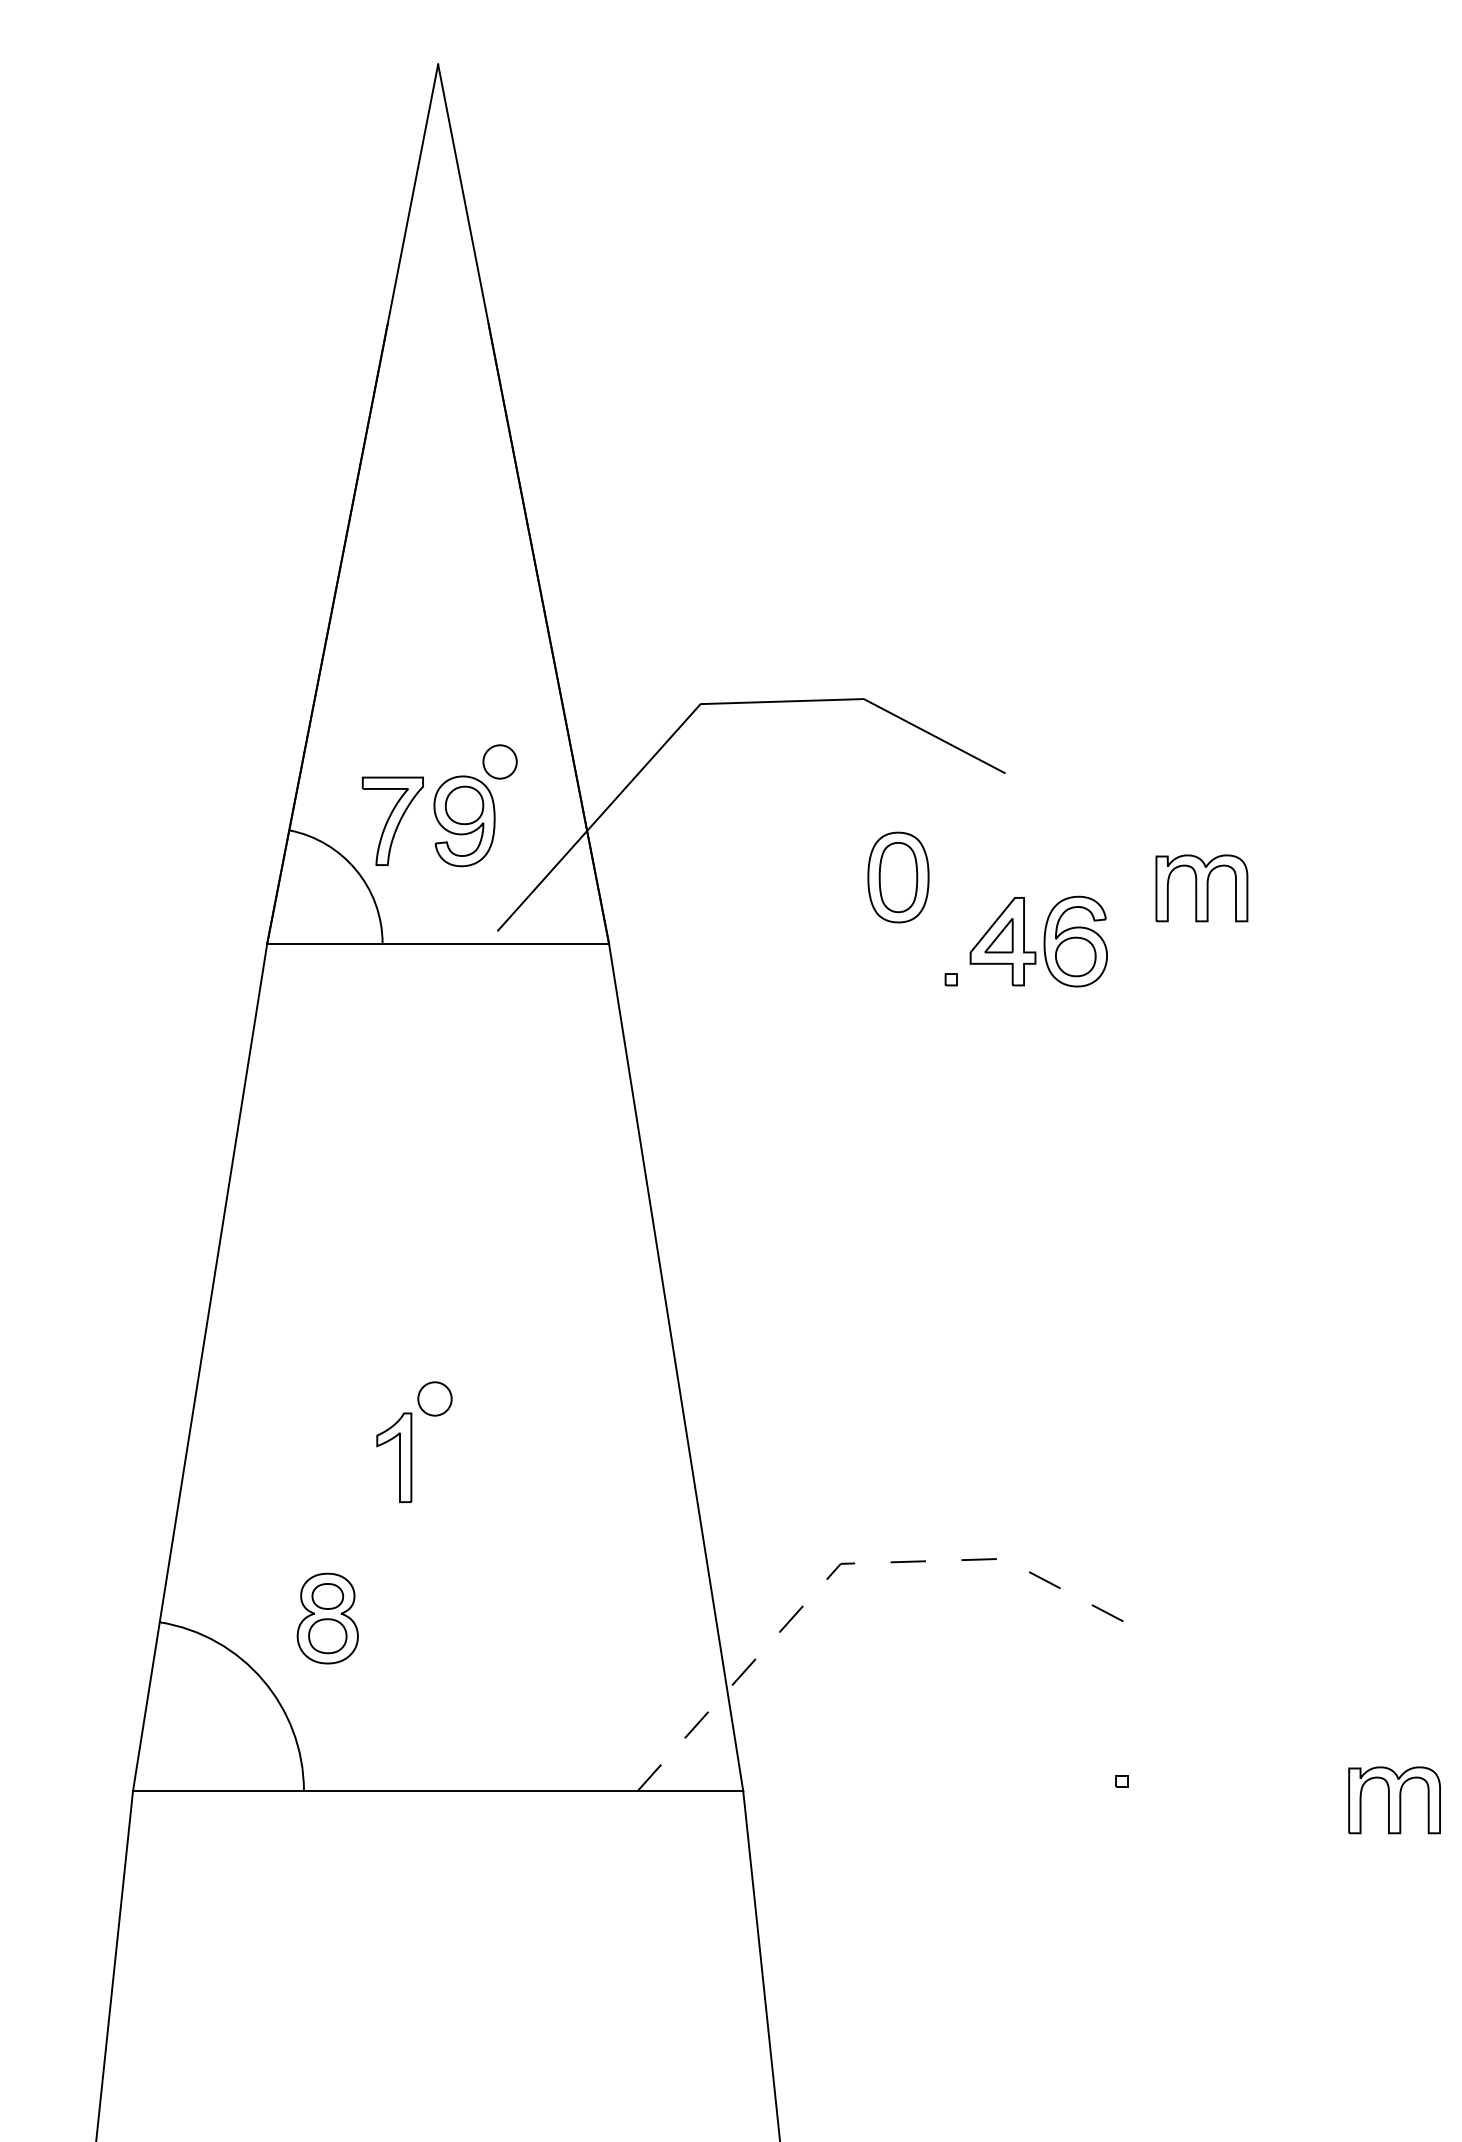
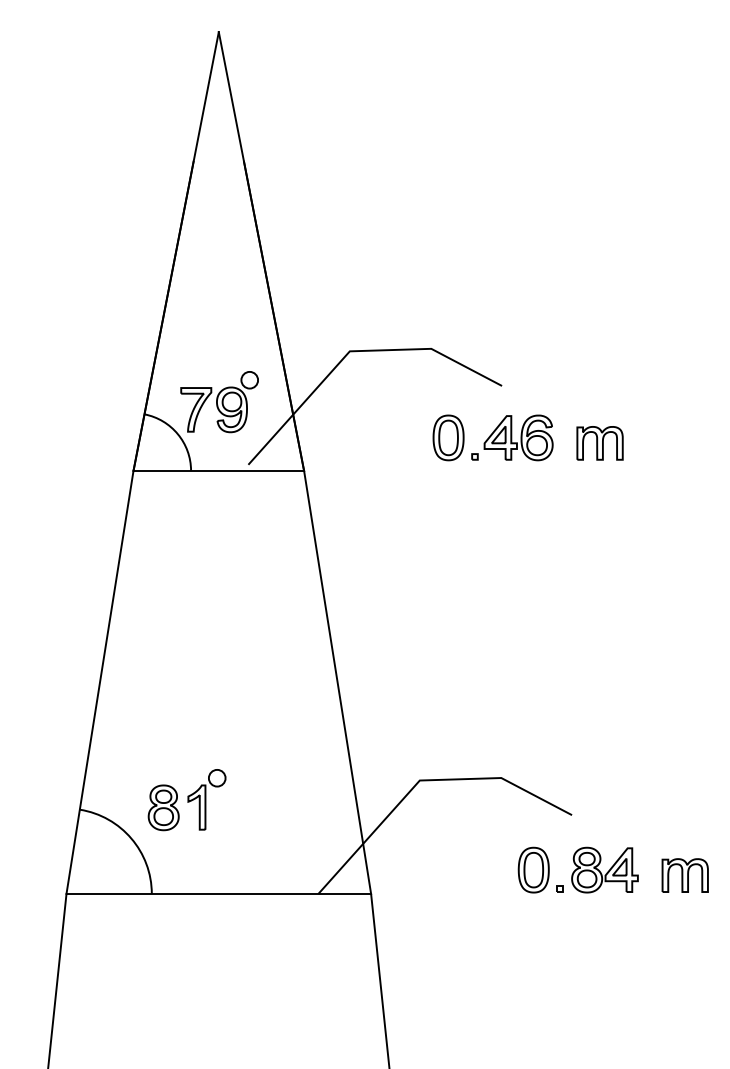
part: (1026, 940) -> (512, 437), moved
part: (413, 1441) -> (206, 799), moved
line: (850, 1563) -> (424, 780), dashed -> solid
part: (1068, 1742) -> (533, 869), added
part: (1210, 1742) -> (604, 869), added
part: (1393, 1800) -> (684, 875), moved

